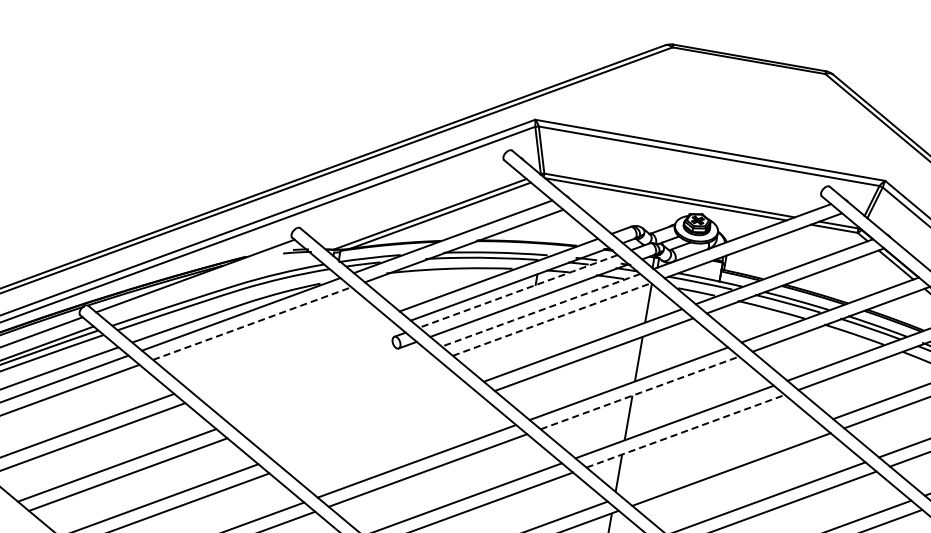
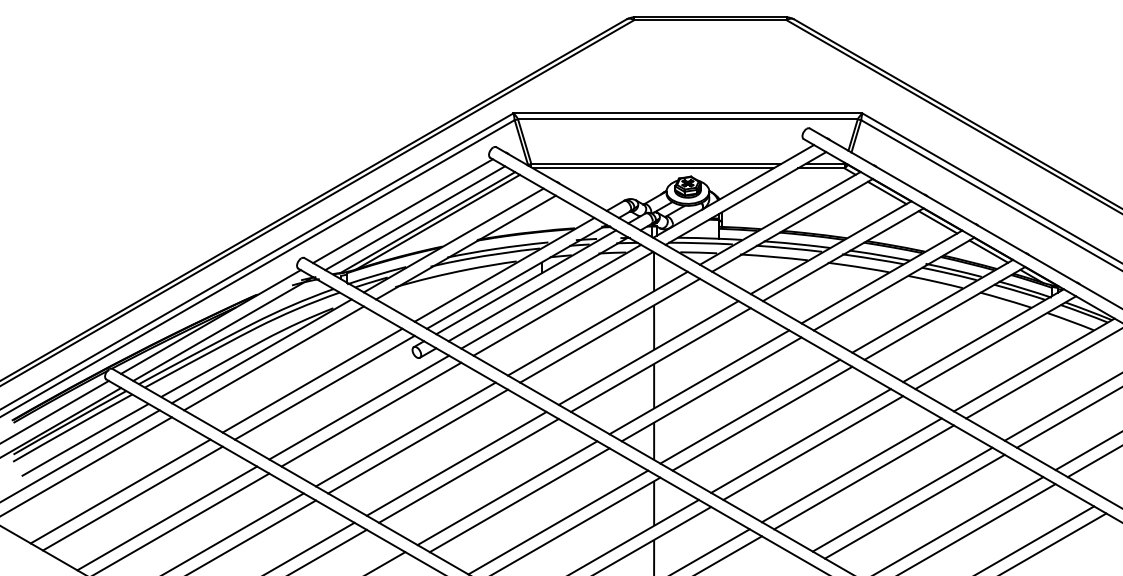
line: (406, 198) -> (402, 211), added
line: (418, 208) -> (415, 218), added
line: (206, 284) -> (223, 328), added
line: (518, 291) -> (526, 282), dashed -> solid
line: (541, 310) -> (551, 296), dashed -> solid
line: (552, 319) -> (563, 303), dashed -> solid
line: (252, 323) -> (274, 358), dashed -> solid
line: (286, 352) -> (312, 380), added
line: (297, 361) -> (324, 387), added
line: (329, 387) -> (359, 407), added
line: (639, 393) -> (660, 360), dashed -> solid
line: (340, 396) -> (371, 414), added
line: (370, 422) -> (405, 434), added
line: (685, 431) -> (711, 389), dashed -> solid
line: (381, 432) -> (417, 441), added
line: (720, 460) -> (750, 411), added

